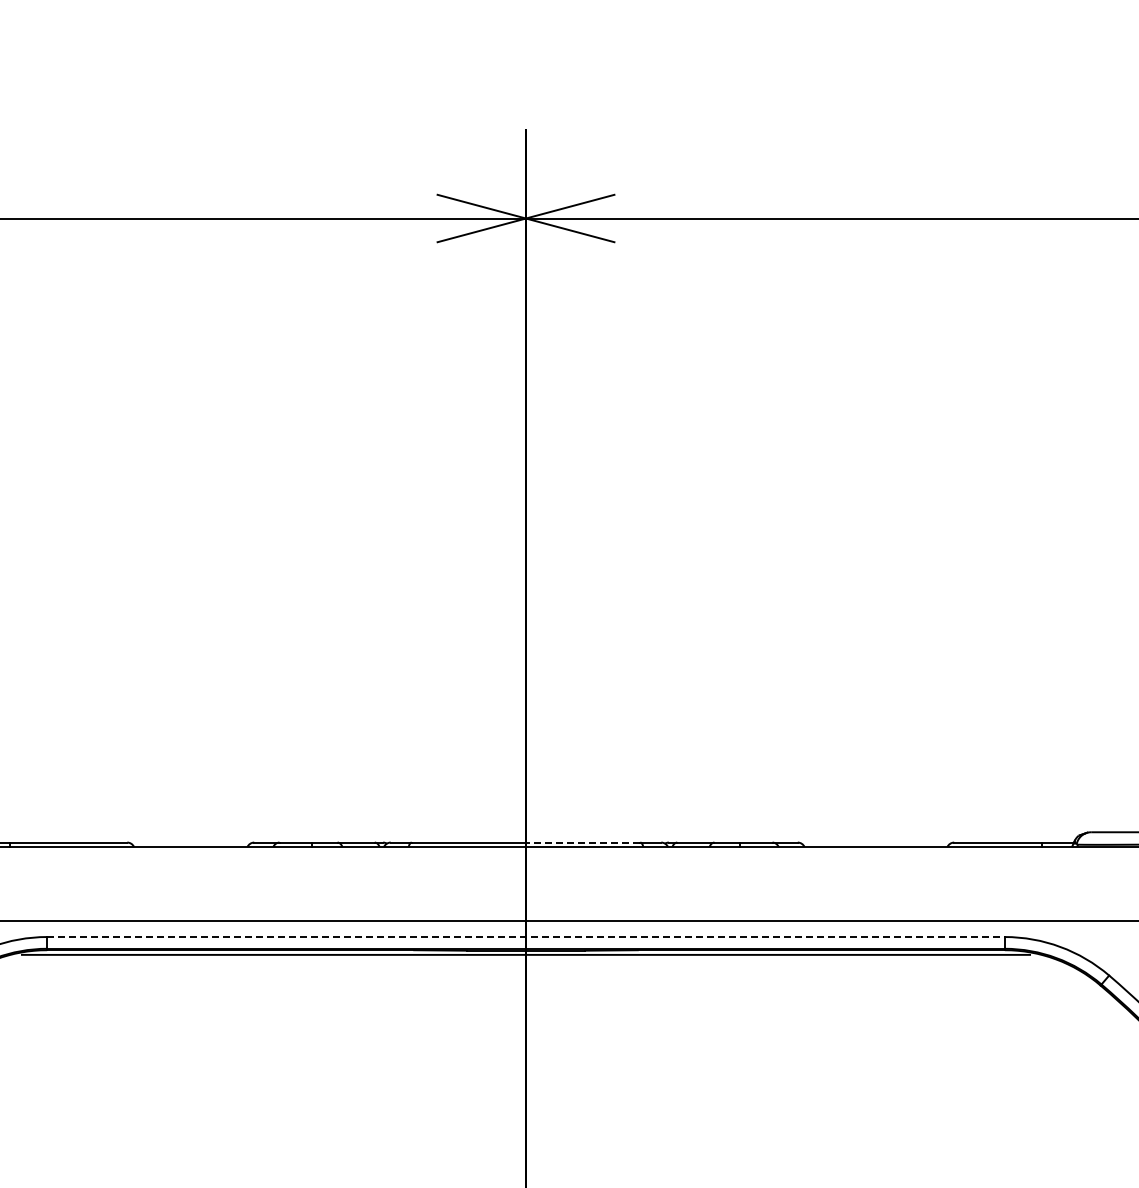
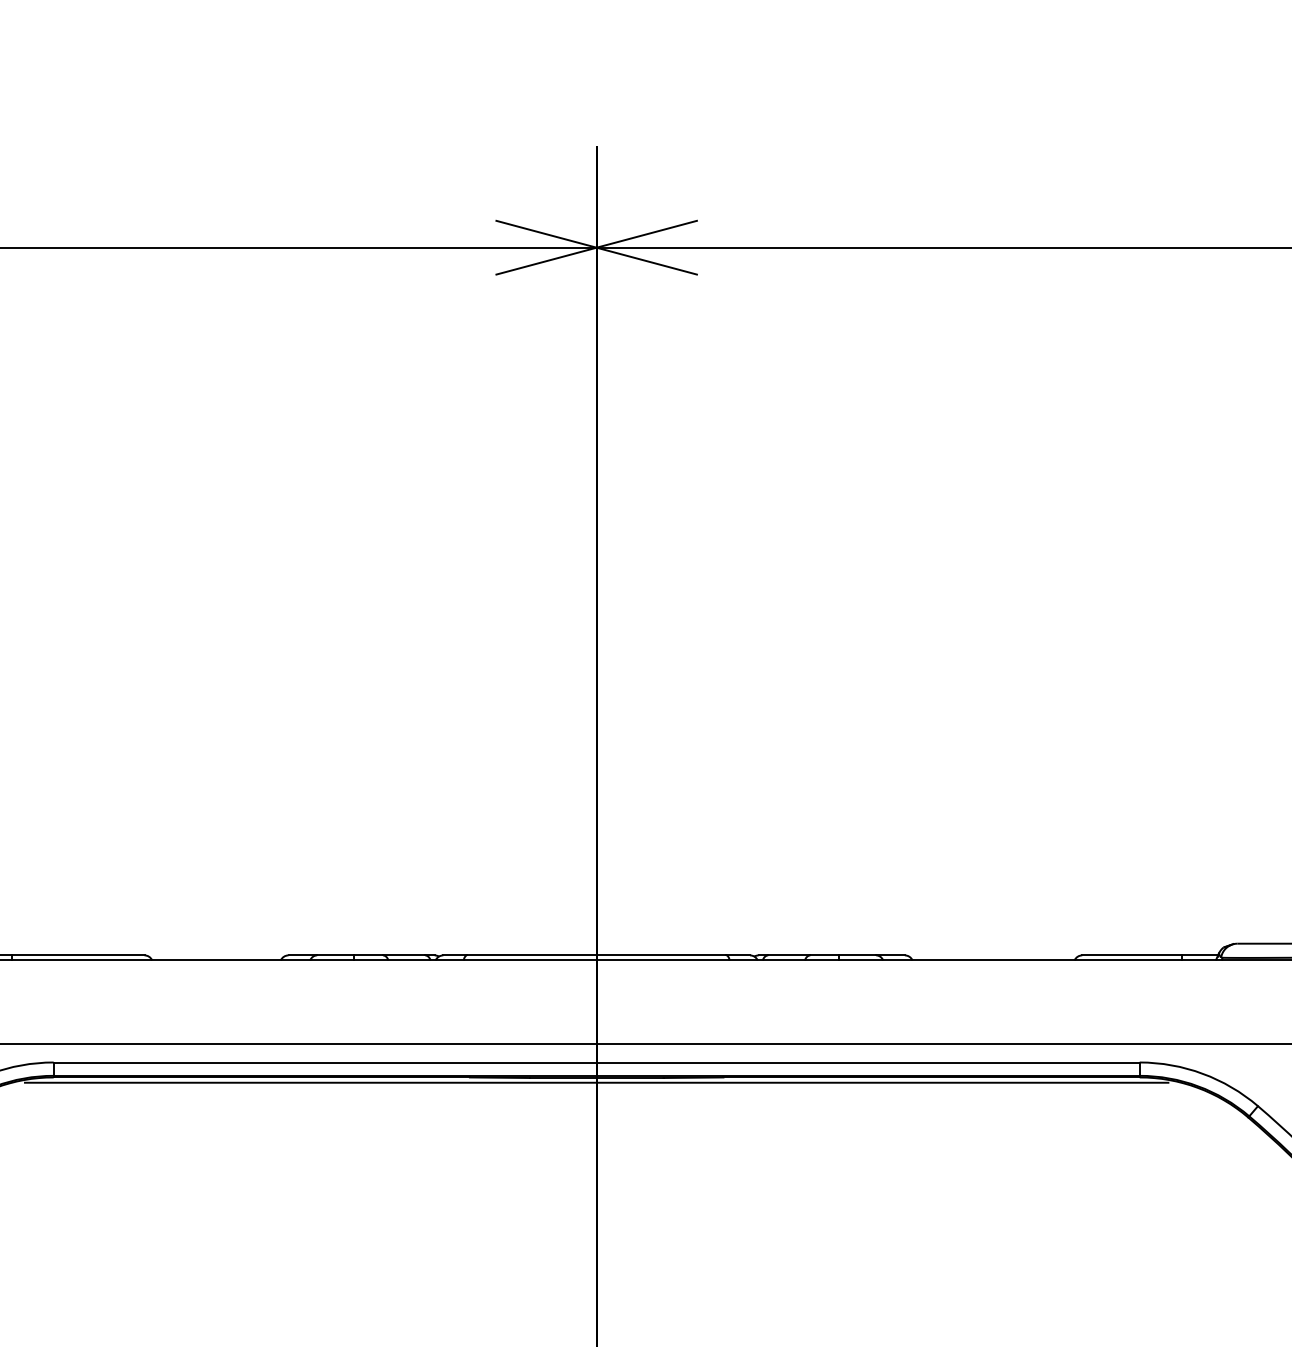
line: (582, 842) -> (660, 955), dashed -> solid
line: (526, 937) -> (597, 1063), dashed -> solid

